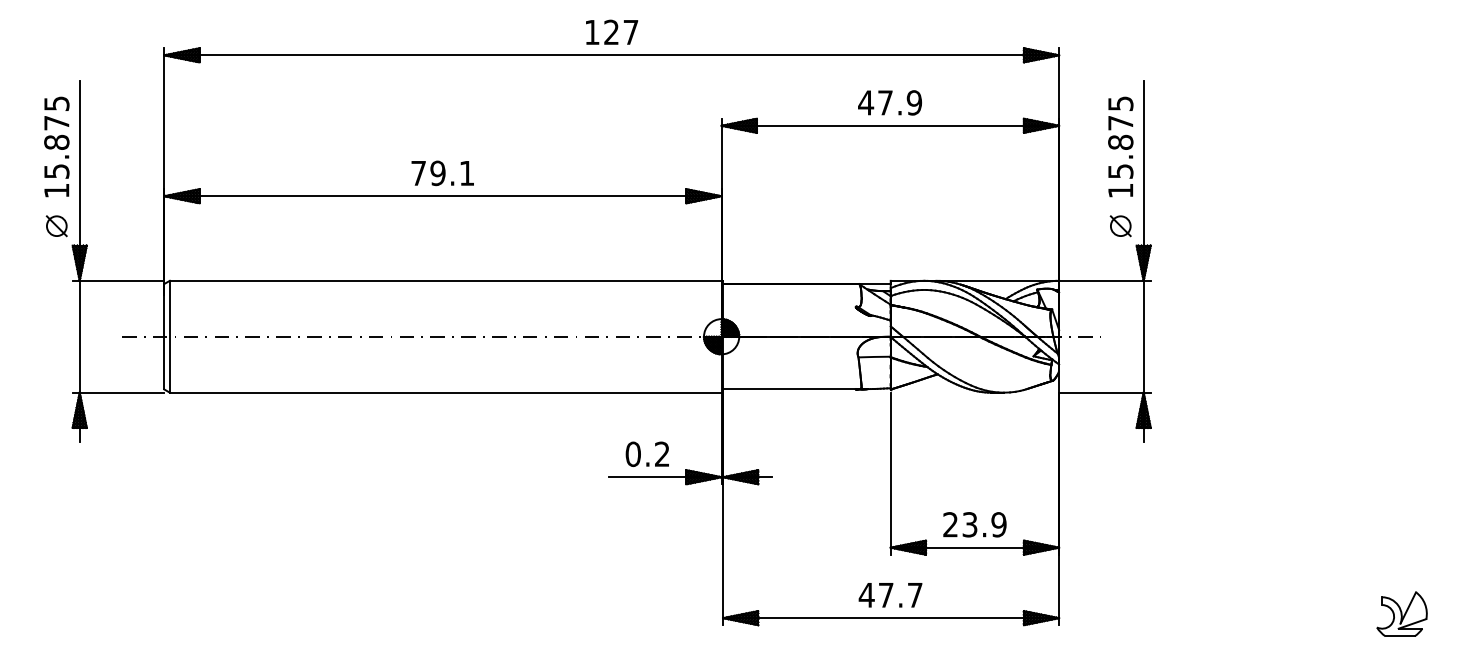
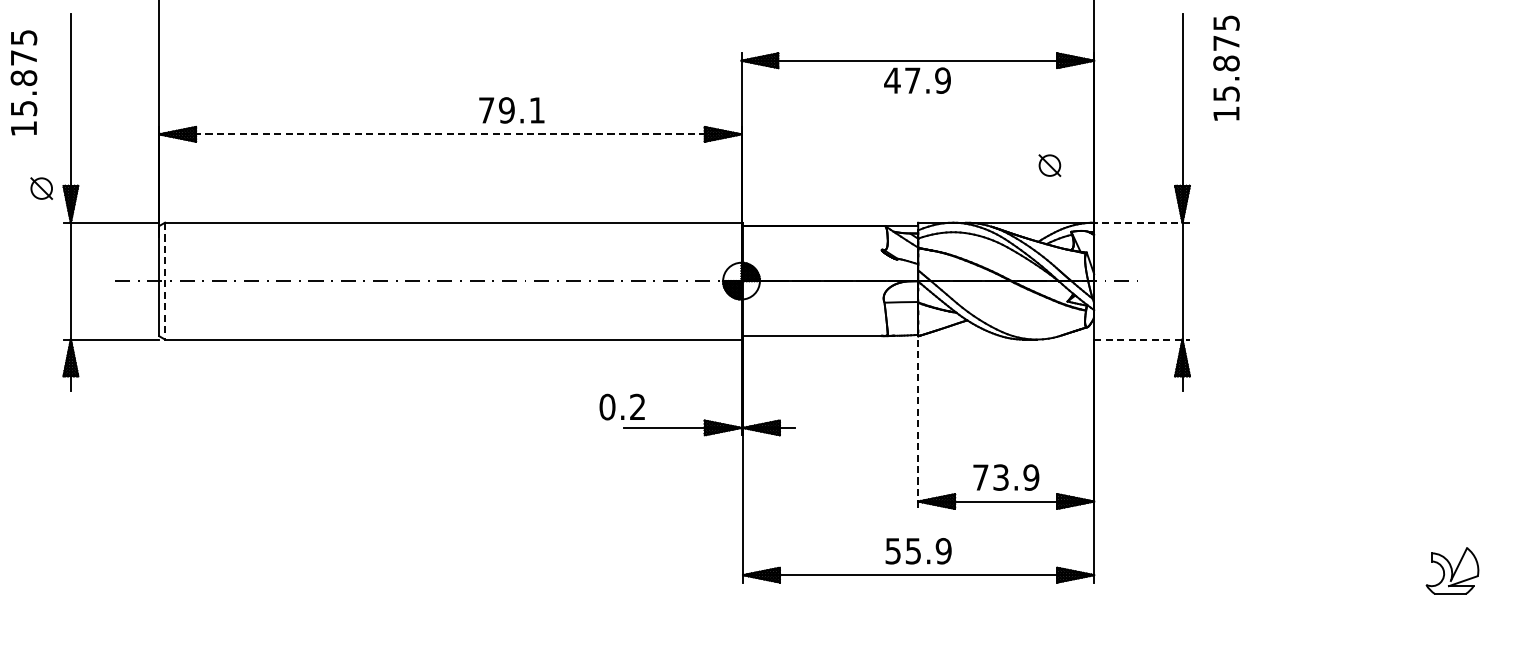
text: (889, 102) -> (916, 80), moved
text: (56, 146) -> (23, 82), moved
text: (1120, 146) -> (1226, 67), moved
text: (442, 173) -> (511, 110), moved
line: (442, 196) -> (449, 134), solid -> dashed
part: (56, 226) -> (41, 188), moved
part: (1120, 226) -> (1049, 165), moved
line: (1104, 280) -> (1141, 222), solid -> dashed
line: (169, 336) -> (164, 280), solid -> dashed
line: (1104, 392) -> (1141, 339), solid -> dashed
text: (646, 453) -> (621, 406), moved
line: (890, 474) -> (917, 425), solid -> dashed
text: (950, 524) -> (980, 477), 23.9 -> 73.9
text: (890, 594) -> (917, 550), 47.7 -> 55.9

